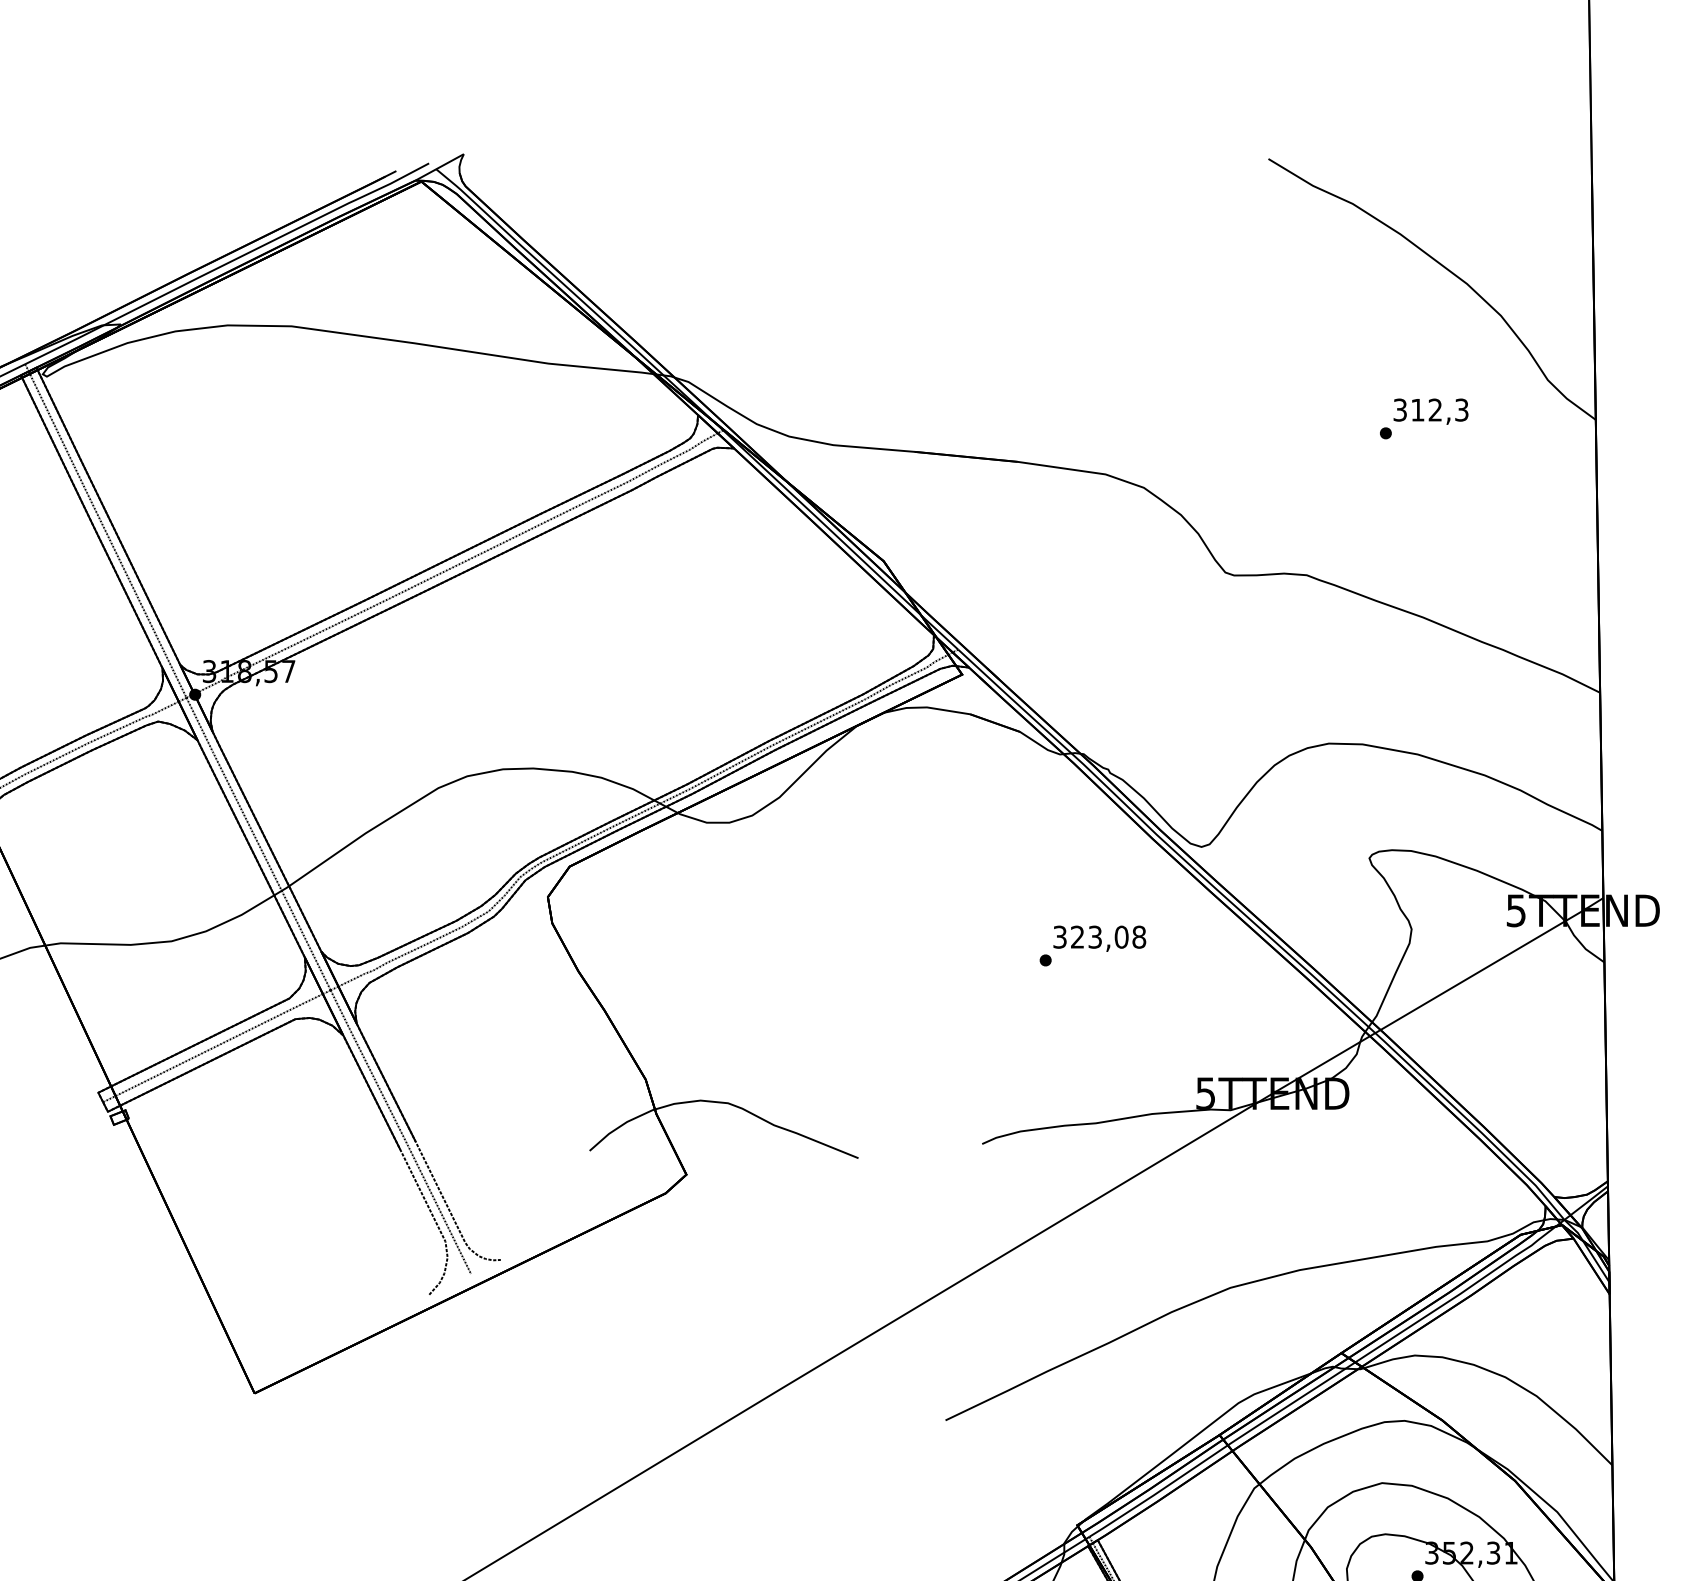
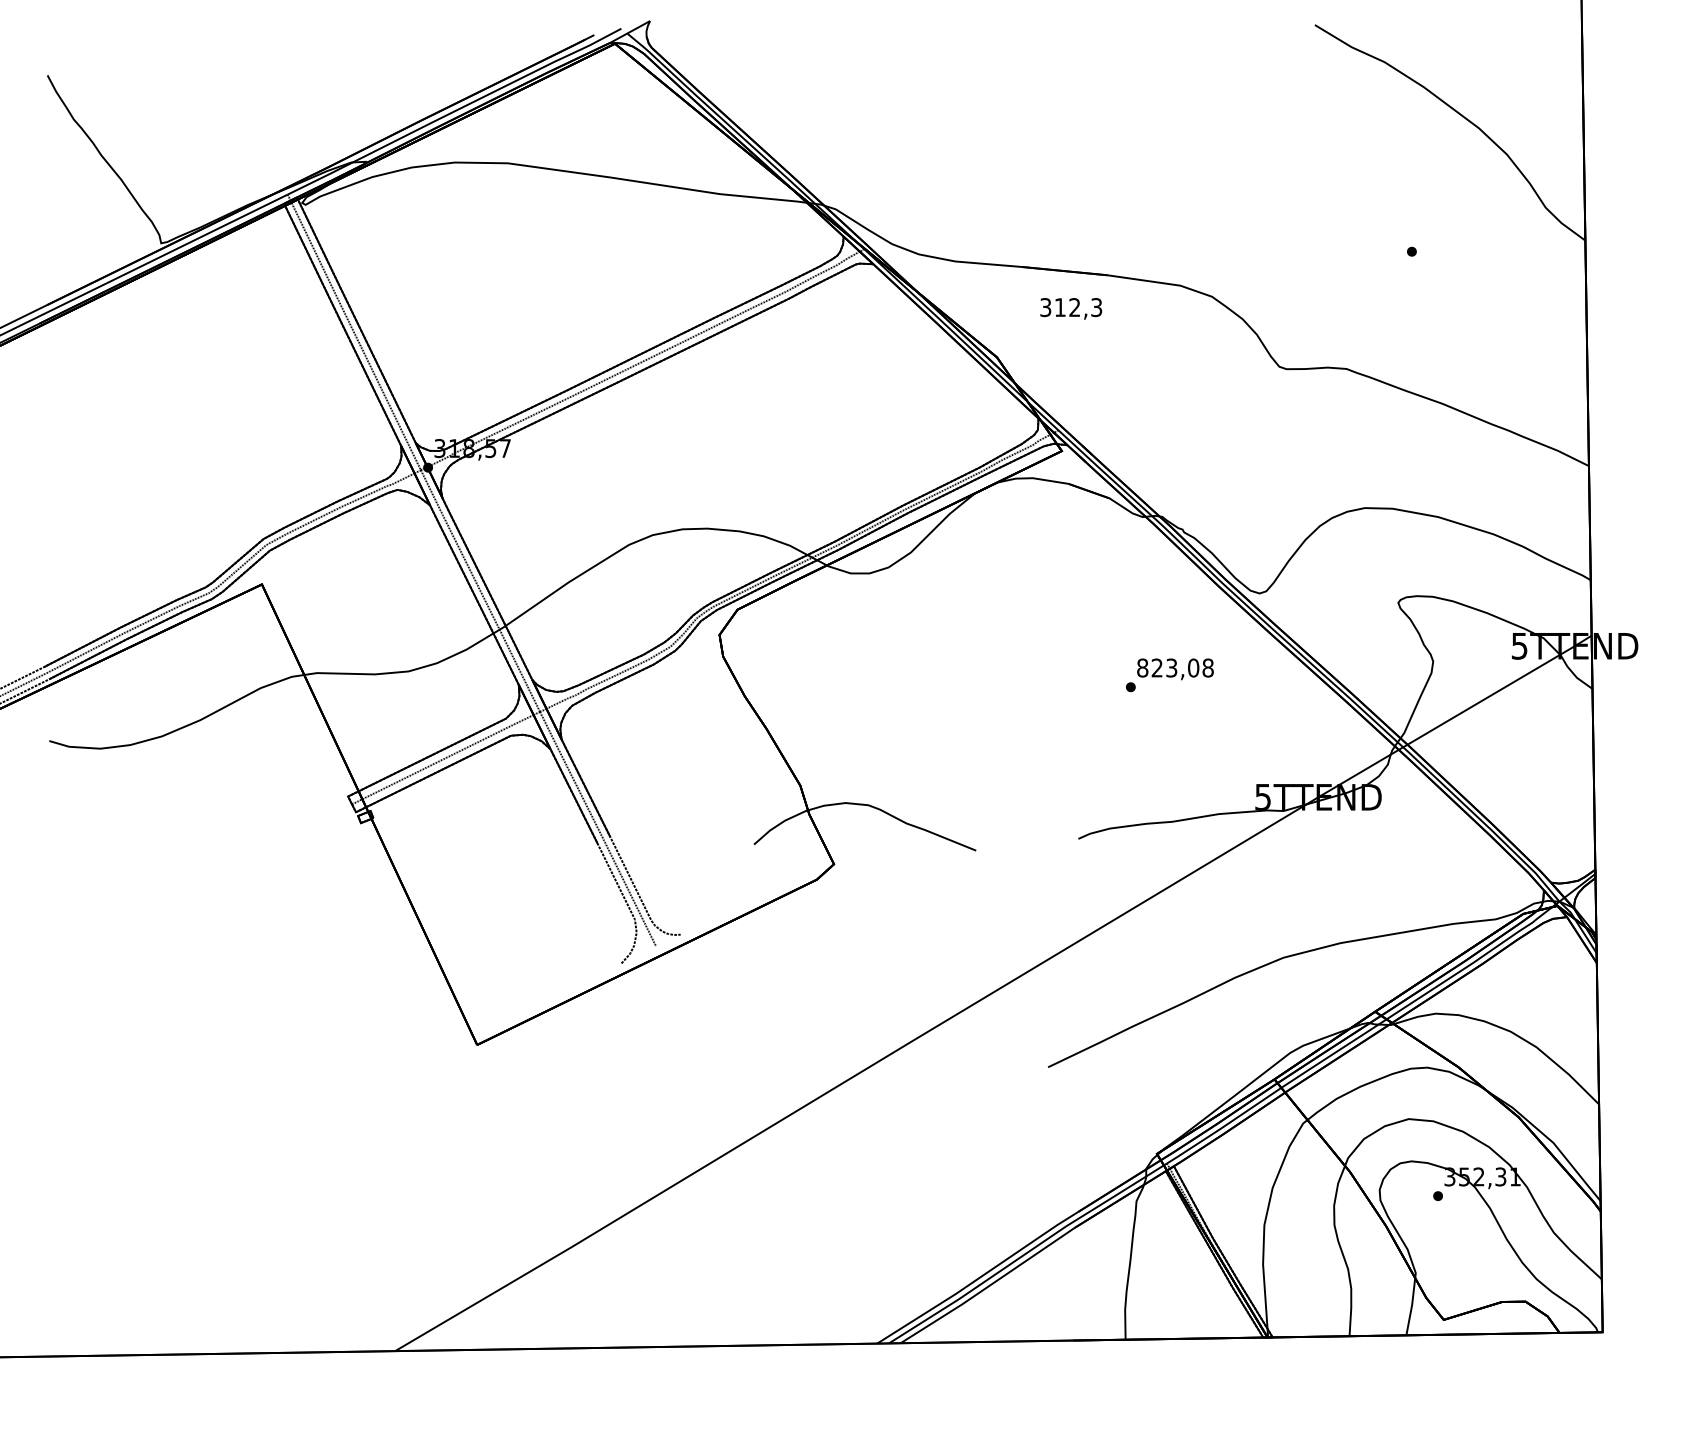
text: (1431, 411) -> (1071, 308), moved
text: (1059, 936) -> (1142, 667), 323,08 -> 823,08

